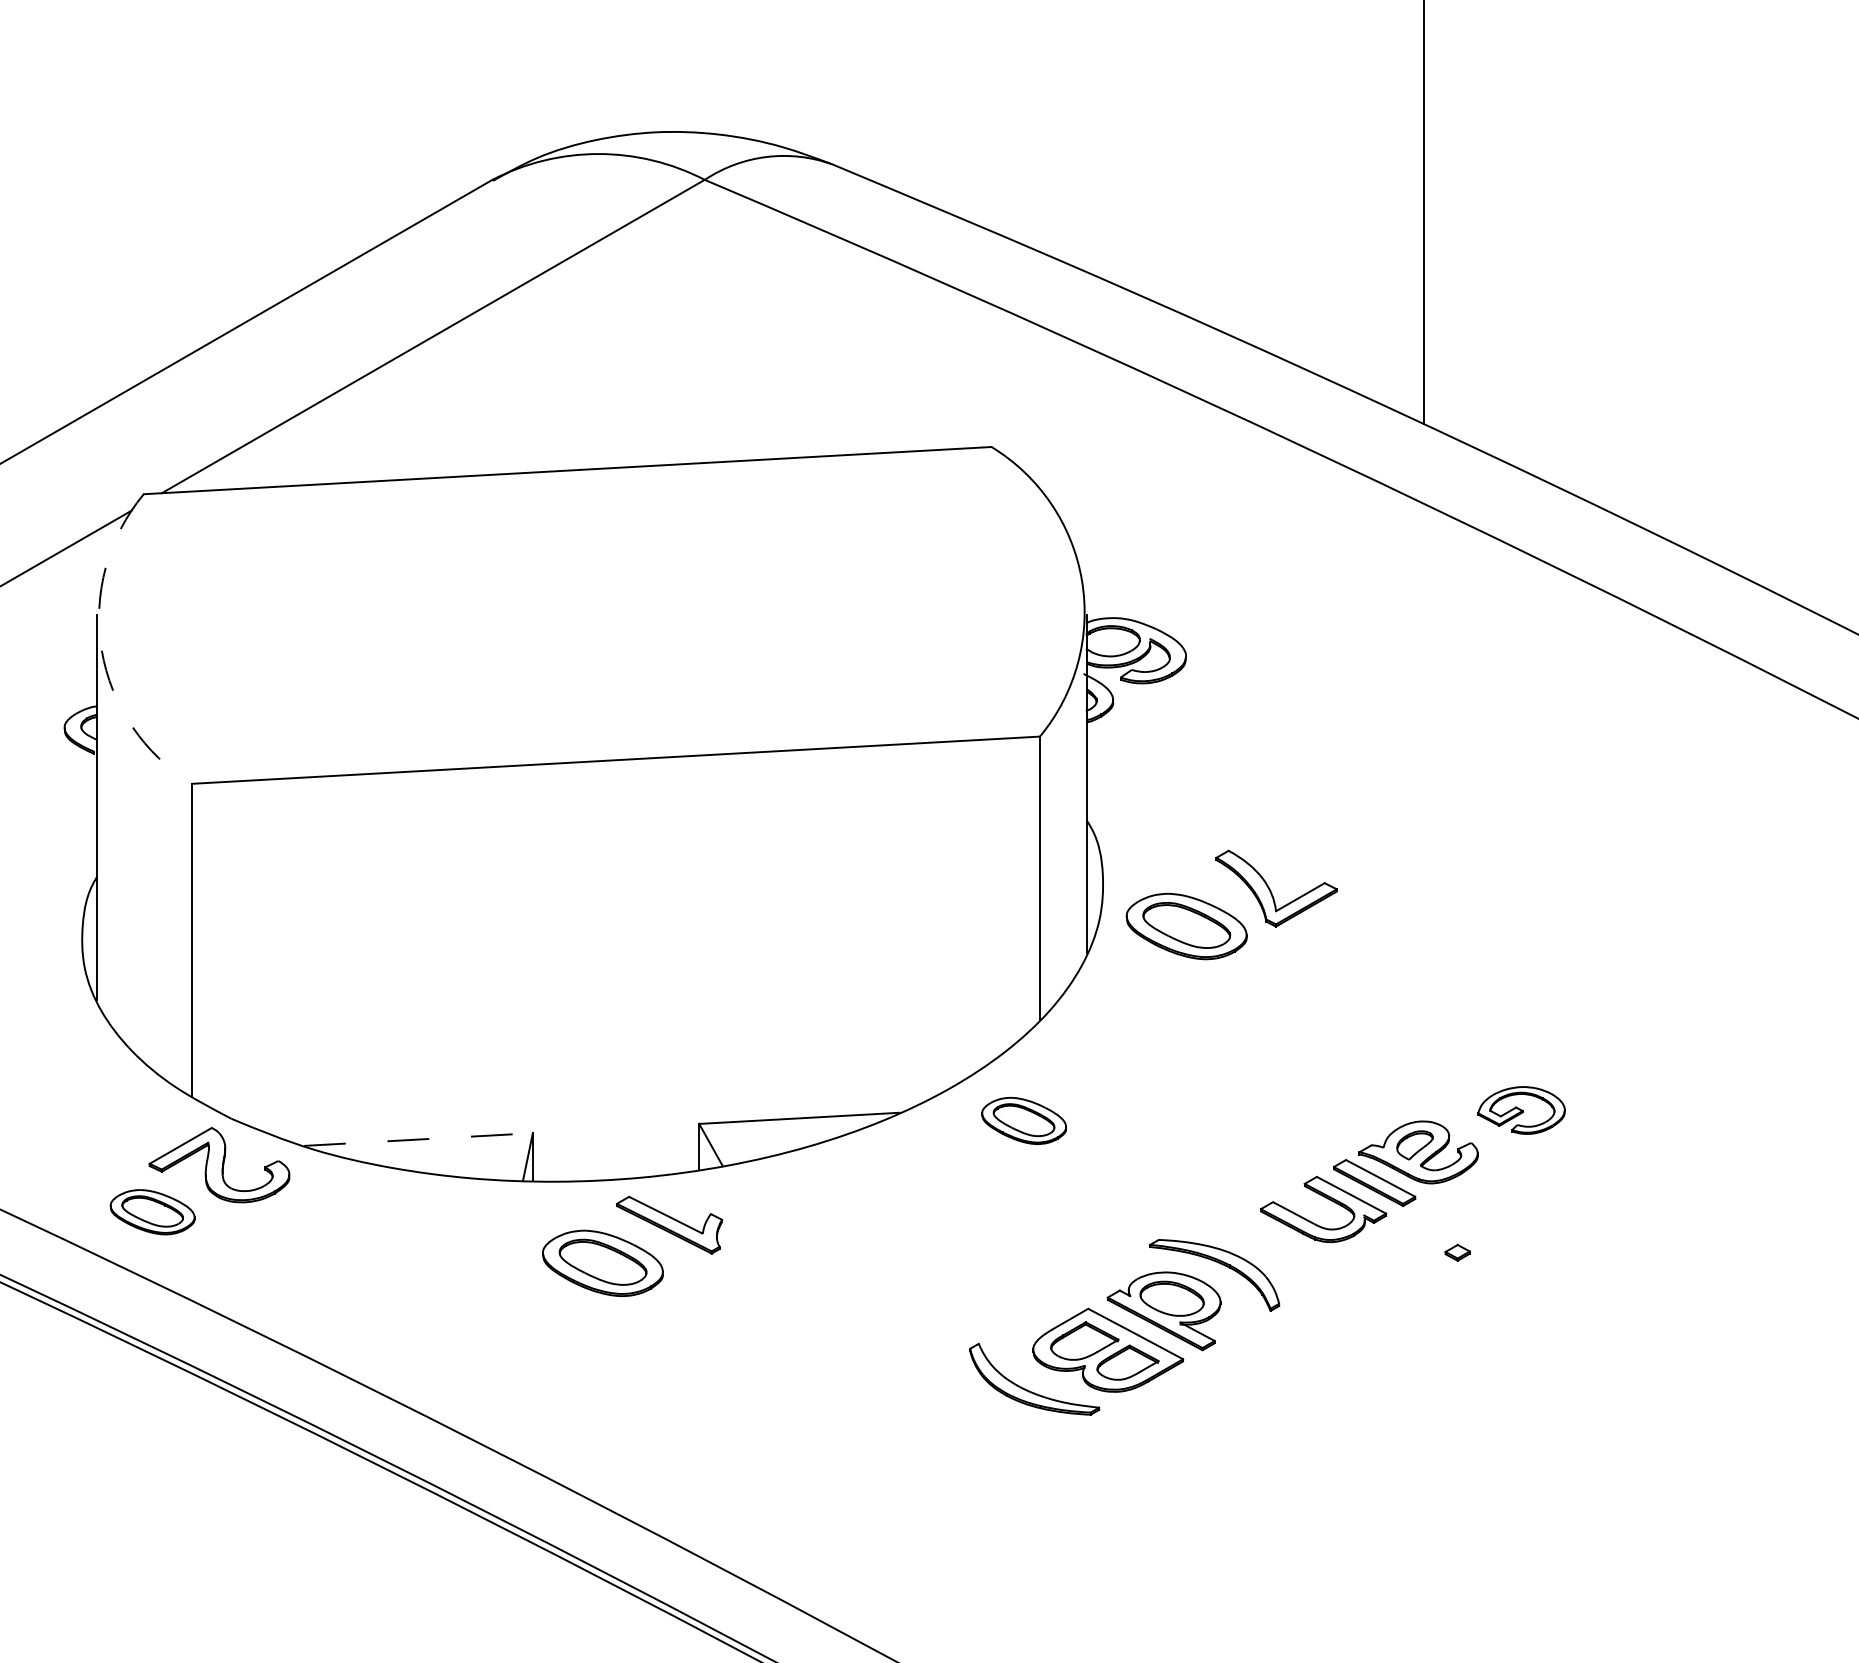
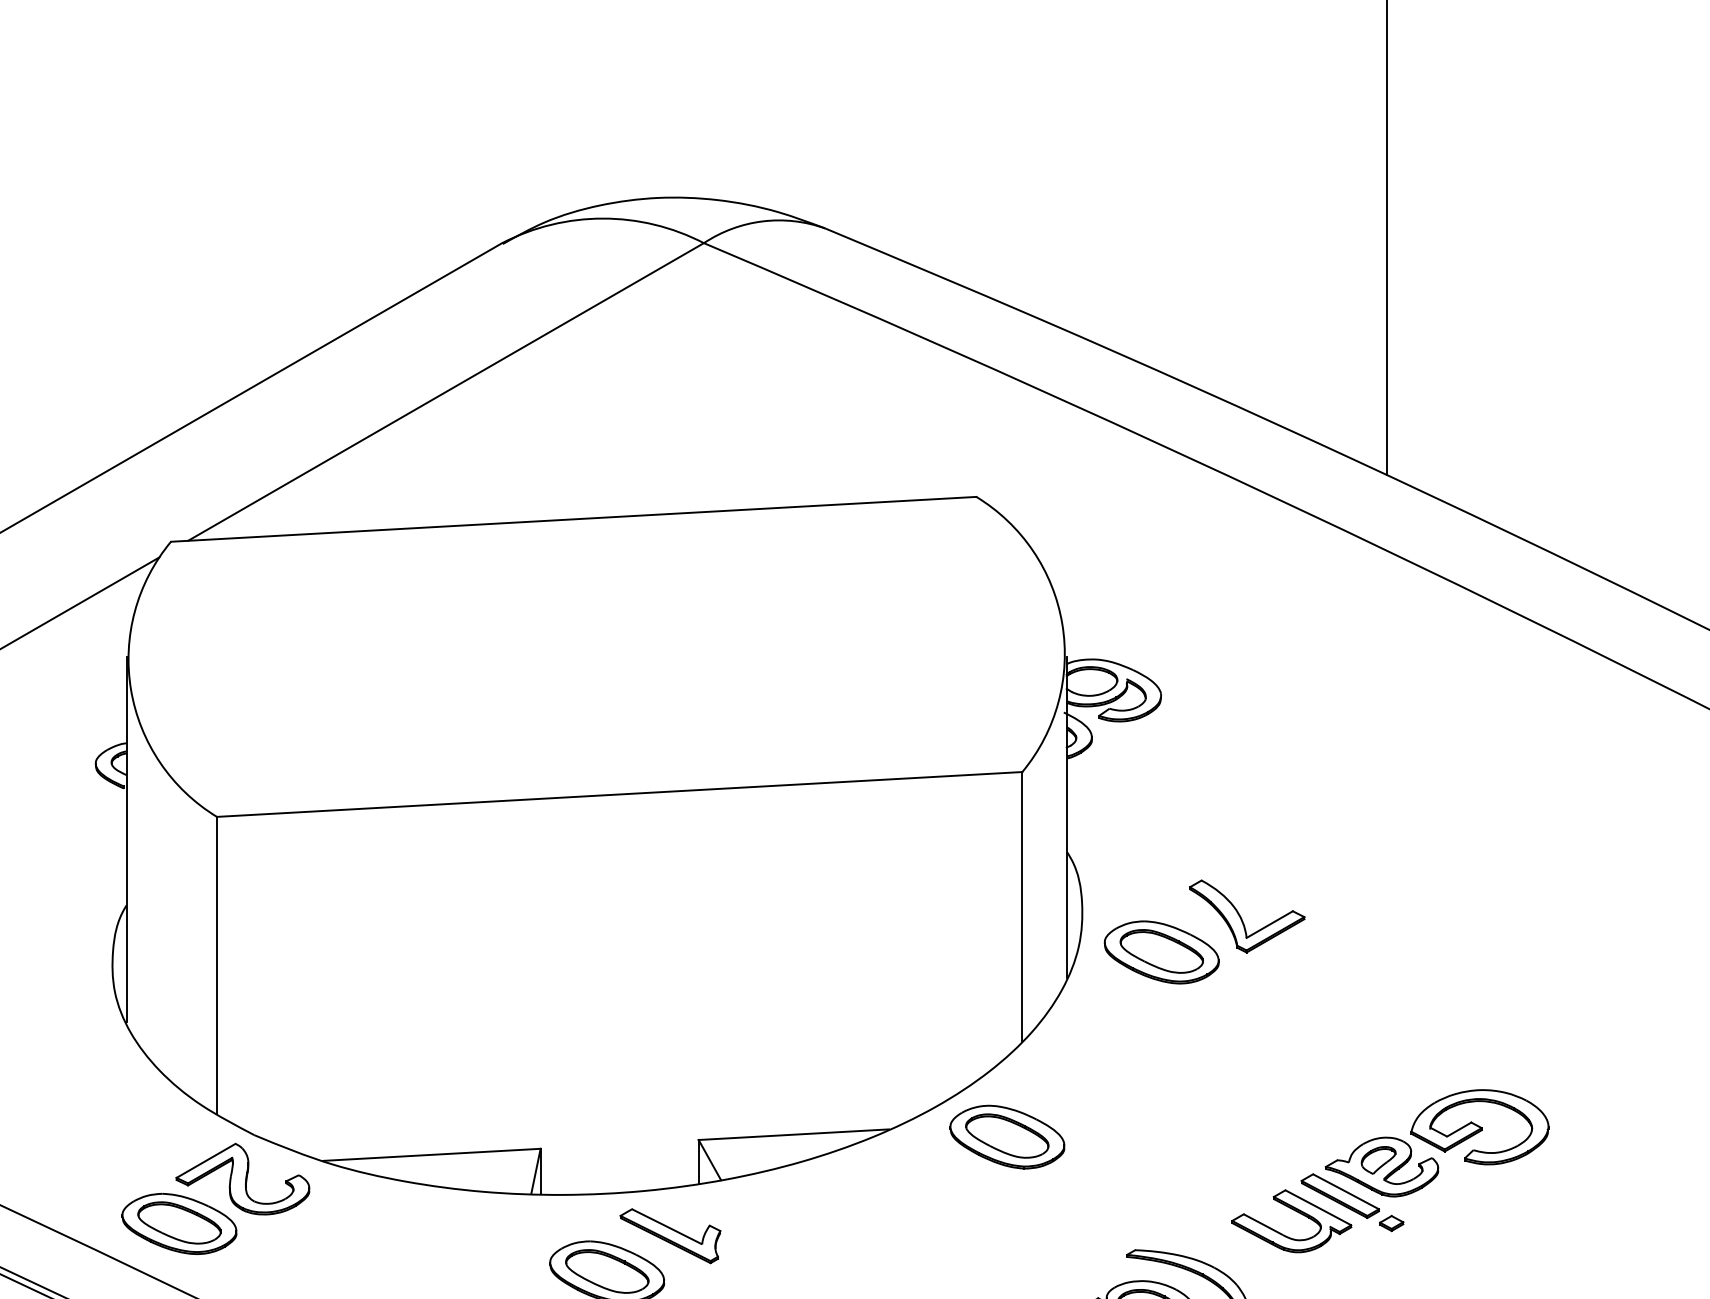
arc: (101, 650) -> (130, 690), dashed -> solid
part: (1521, 1110) -> (1479, 1127), size x1.67
part: (1023, 1120) -> (1006, 1136), size x1.43
line: (418, 1139) -> (431, 1154), dashed -> solid
part: (152, 1211) -> (179, 1223), size x1.43
part: (1457, 1252) -> (1391, 1223), moved

